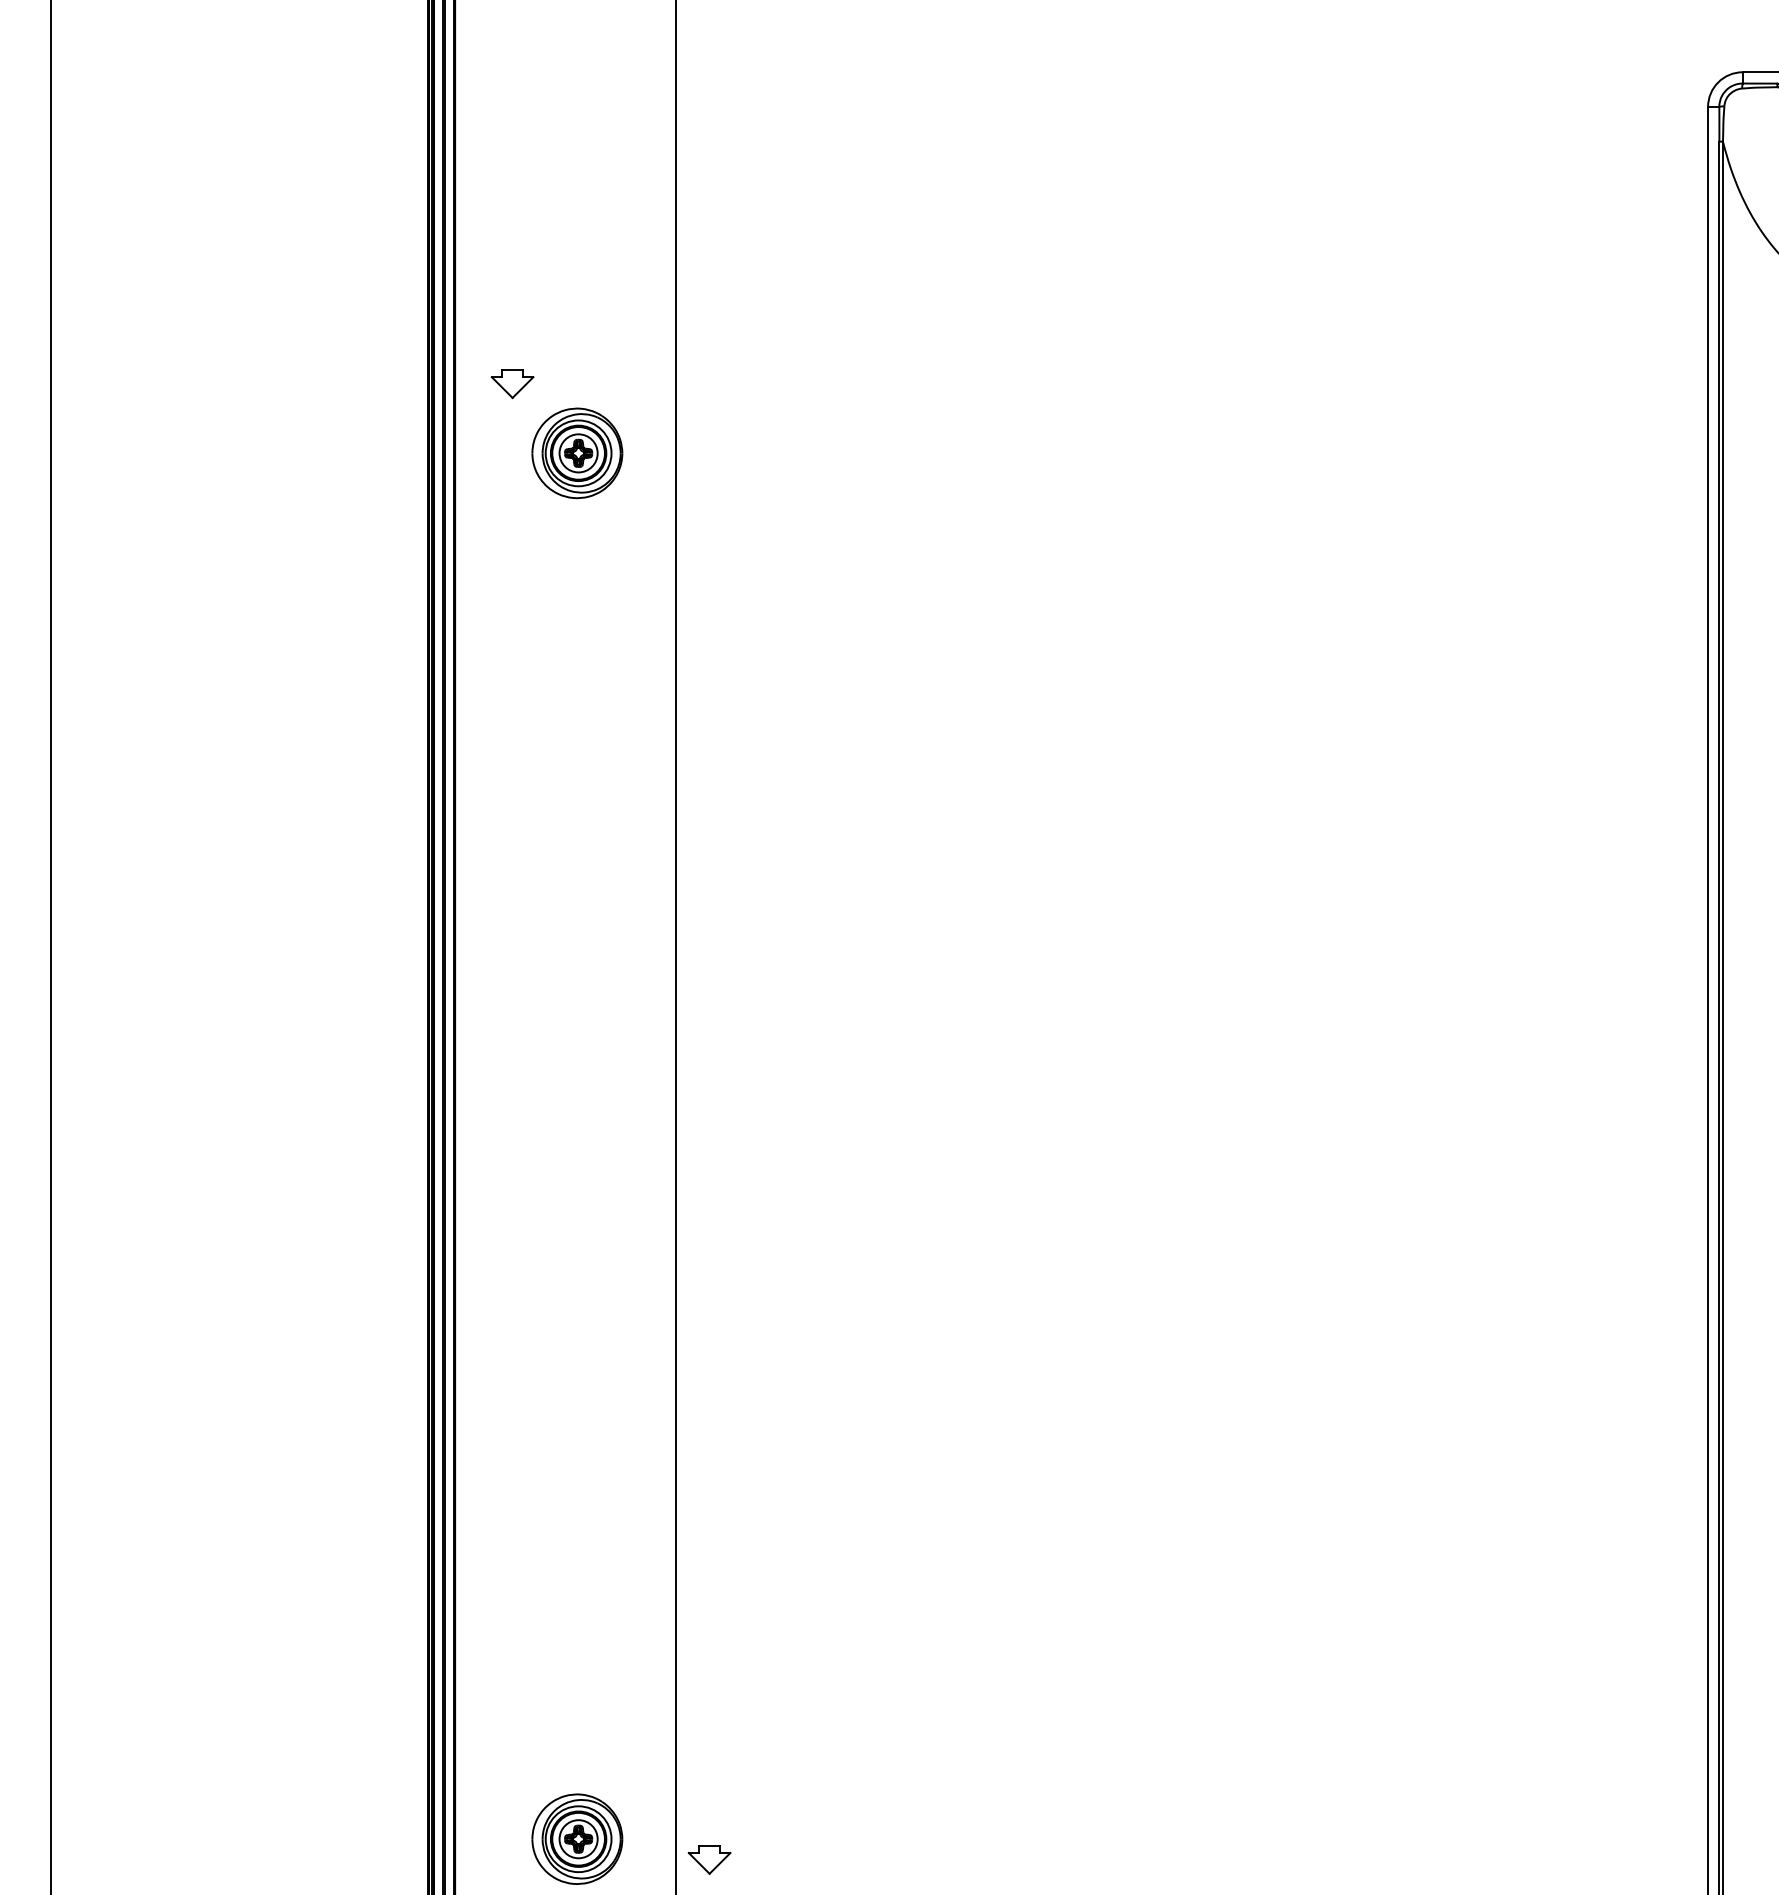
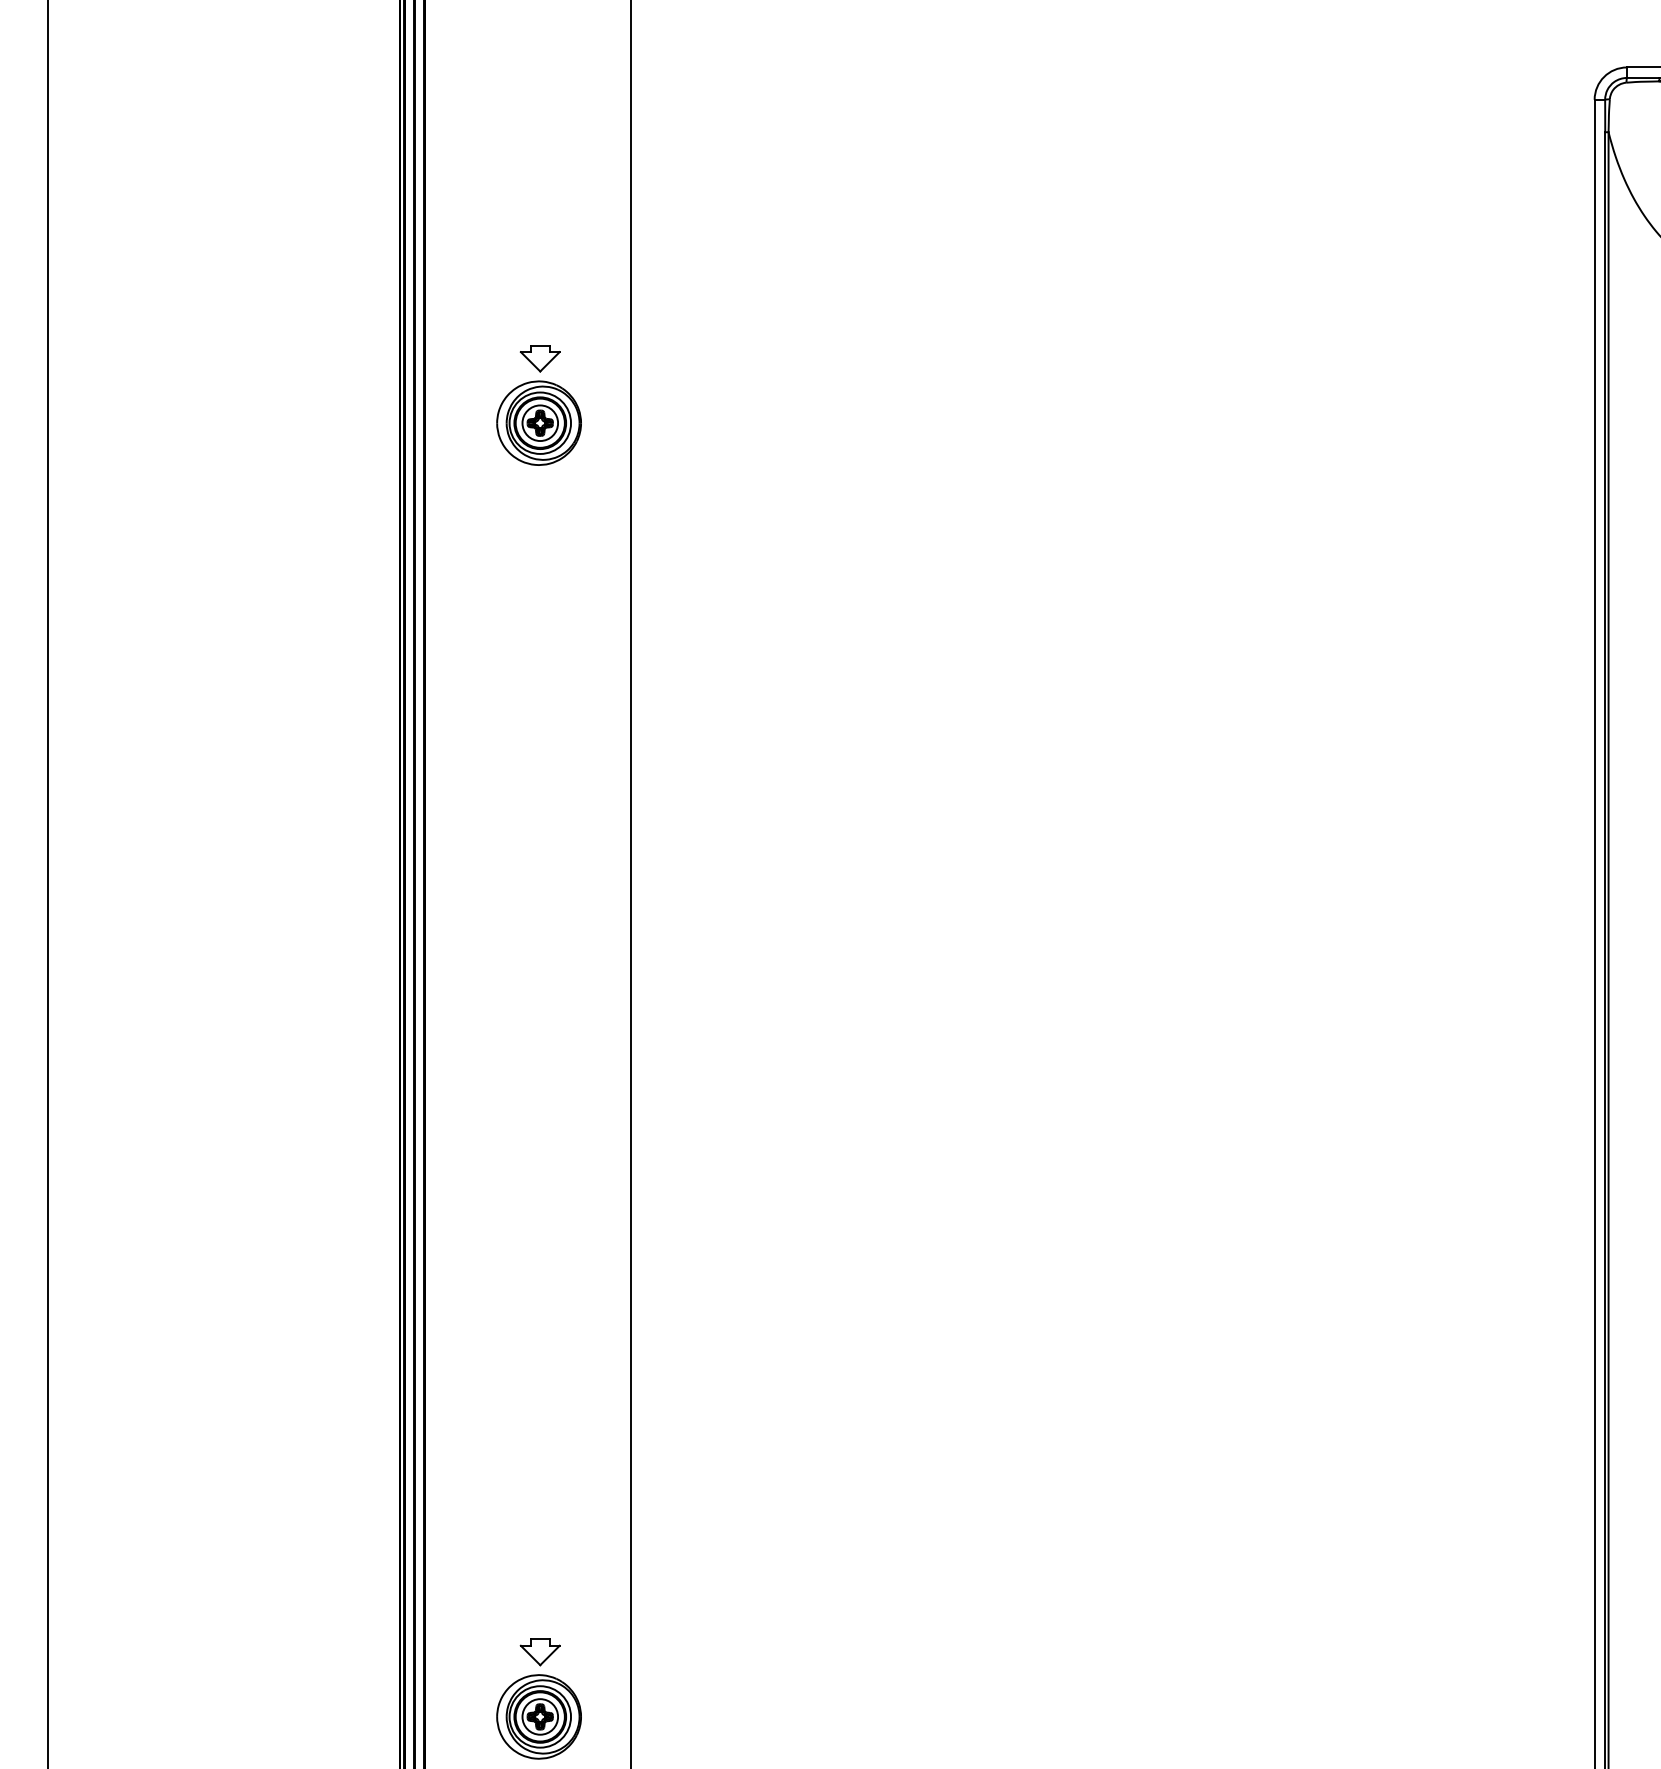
part: (512, 384) -> (540, 358), moved
part: (709, 1859) -> (540, 1651), moved

